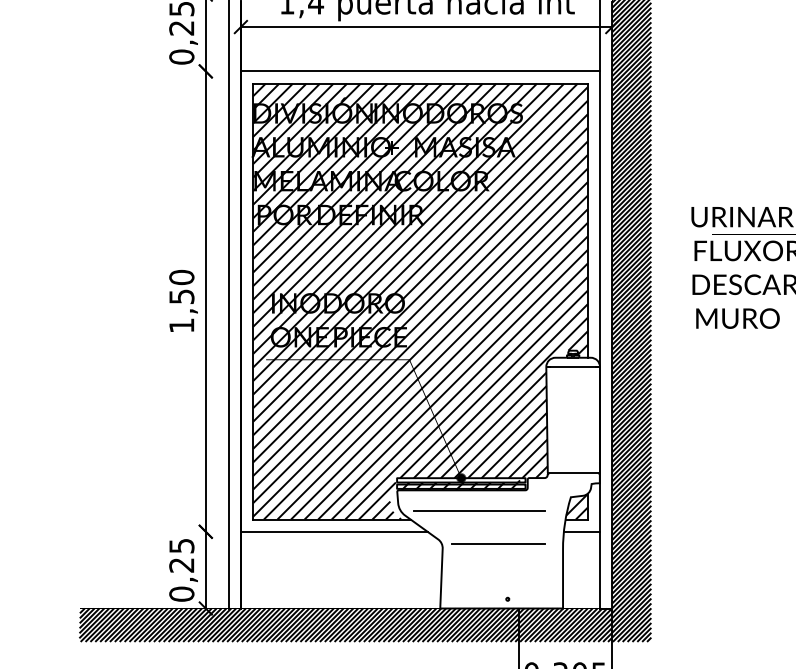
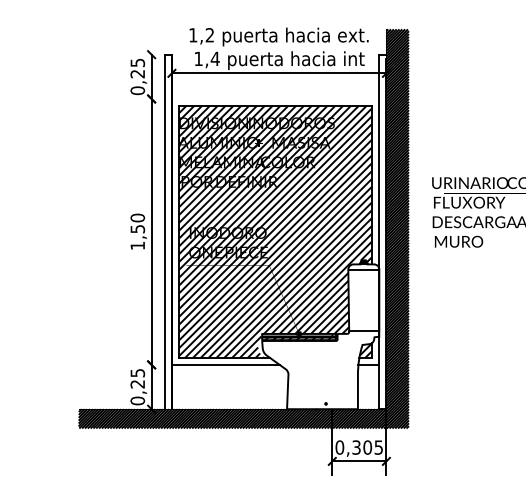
line: (420, 70) -> (275, 98), removed
line: (479, 510) -> (309, 352), removed
line: (498, 543) -> (320, 371), removed

